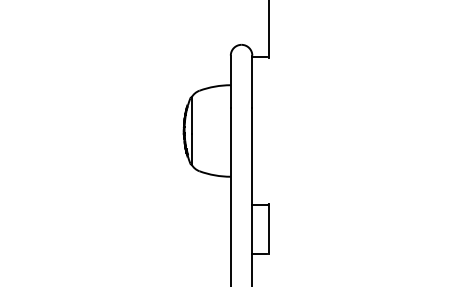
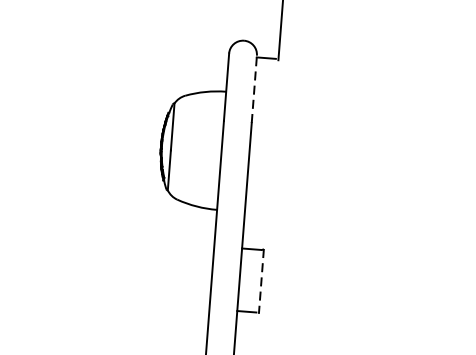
line: (252, 81) -> (254, 89), solid -> dashed
line: (269, 229) -> (261, 281), solid -> dashed

